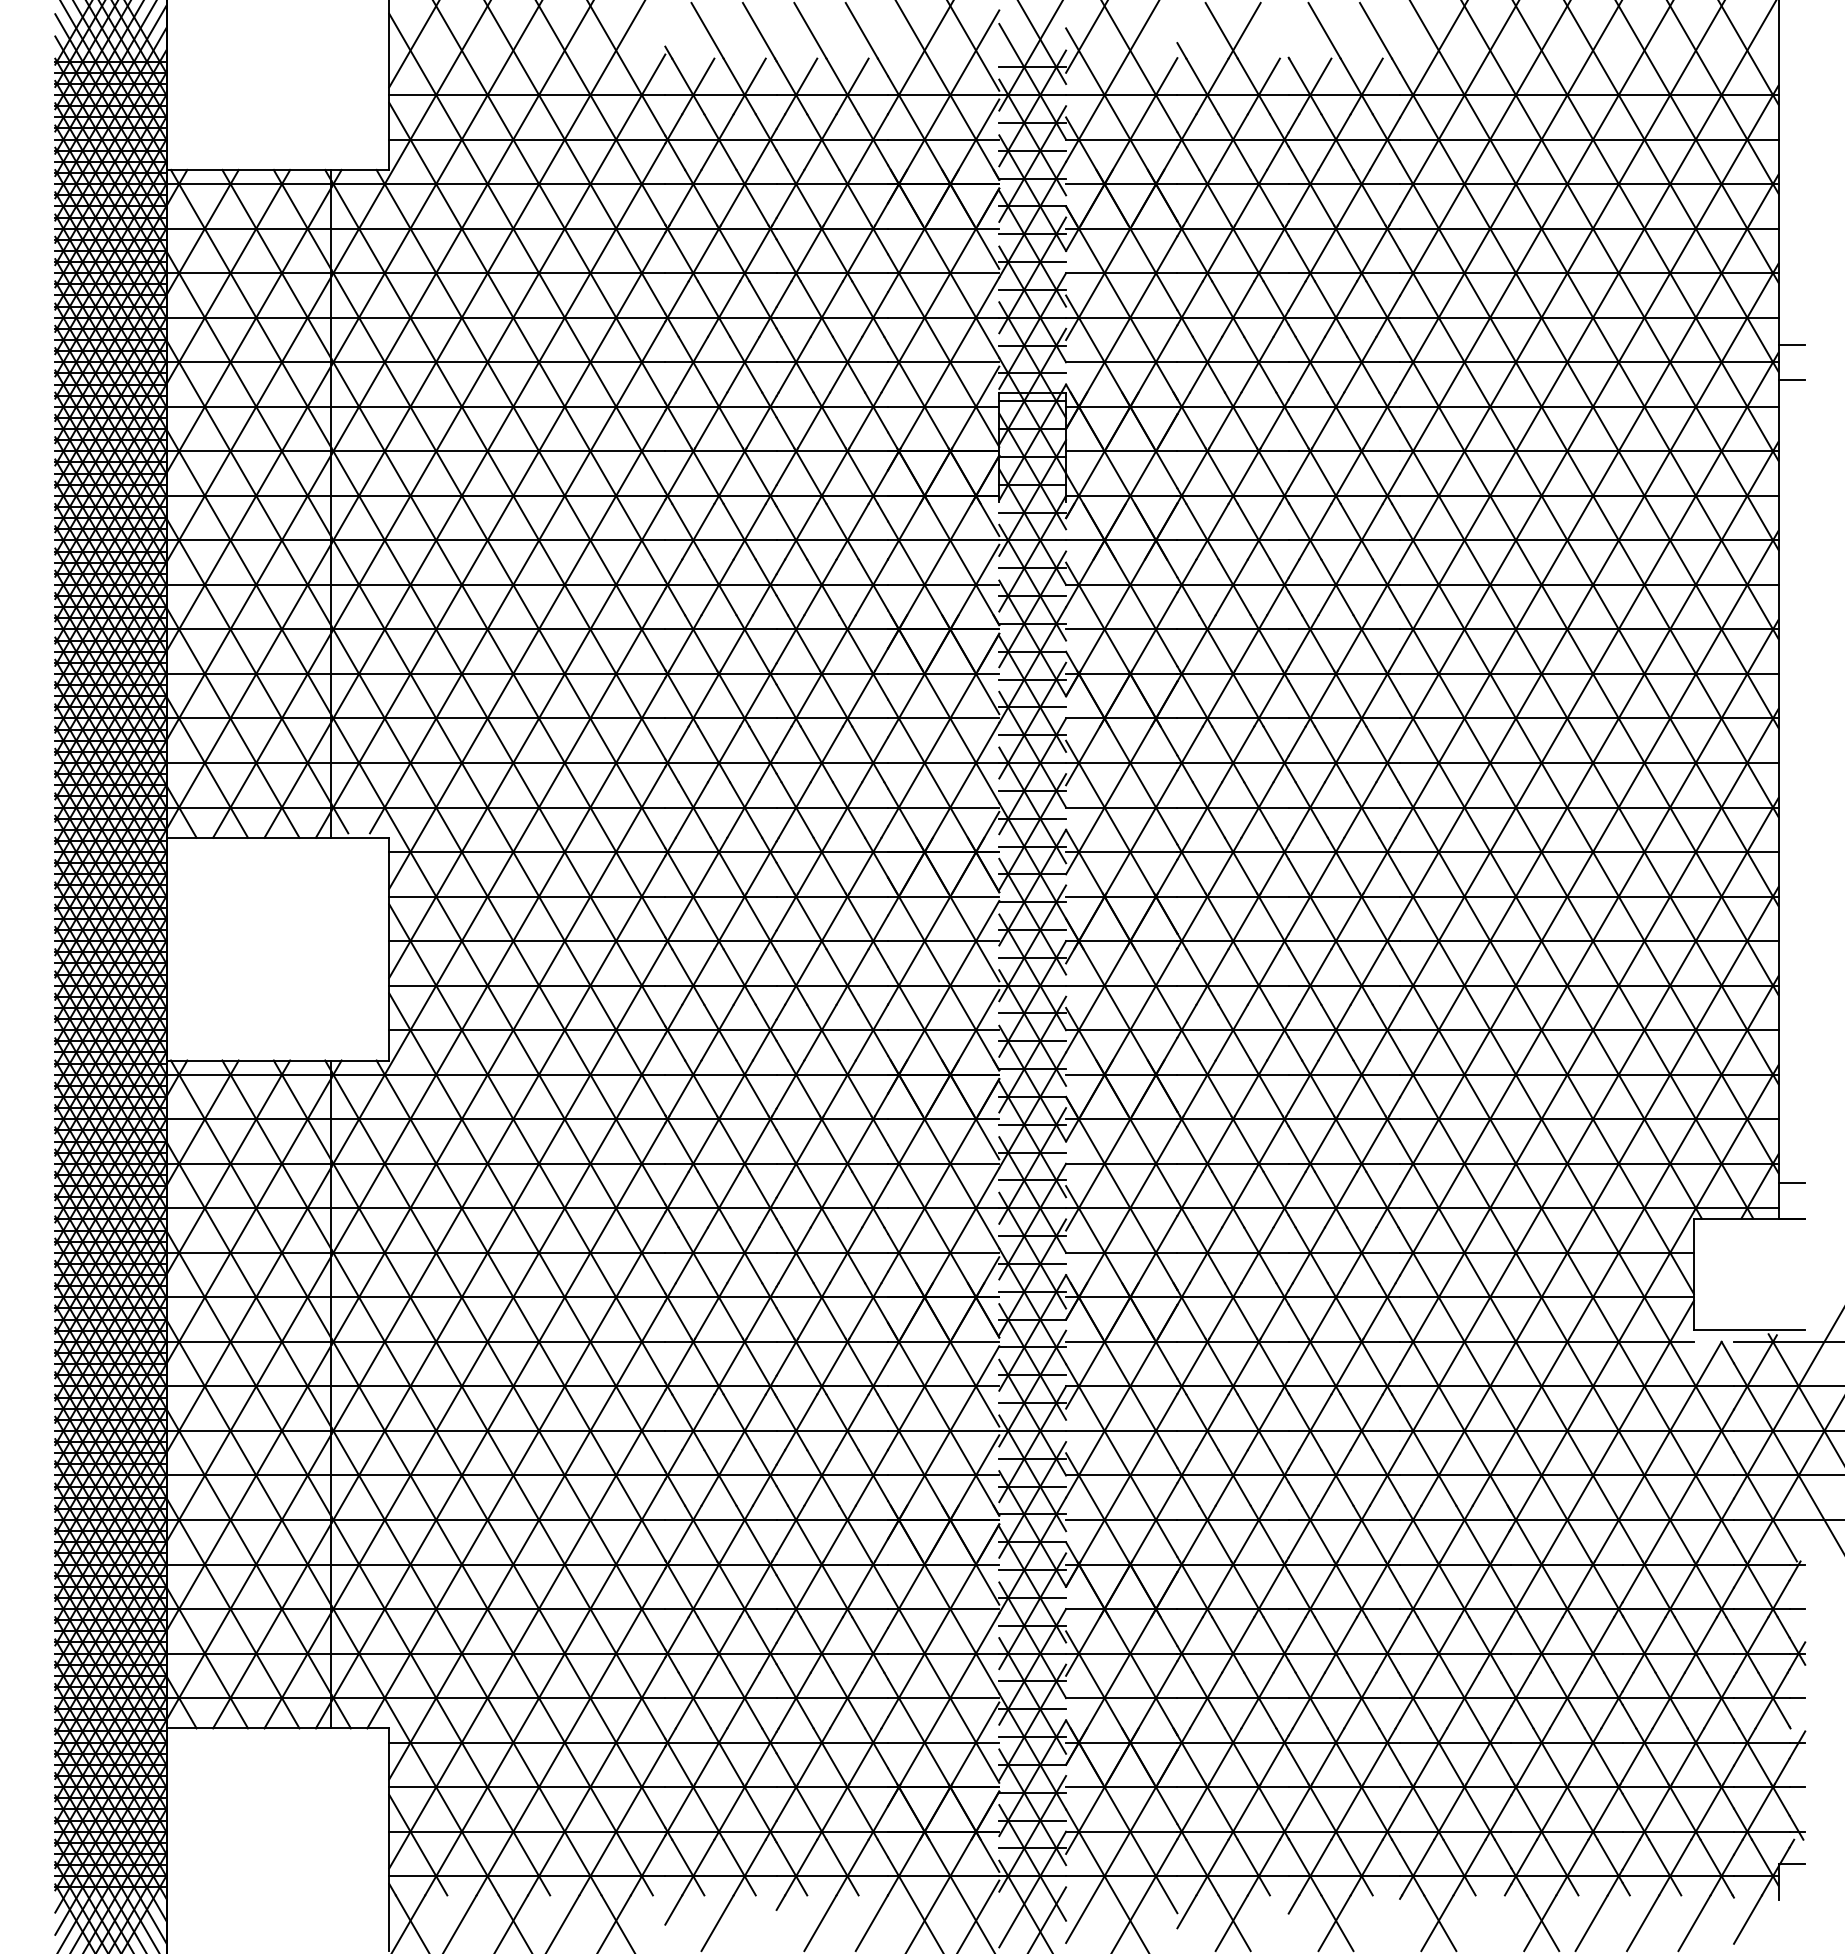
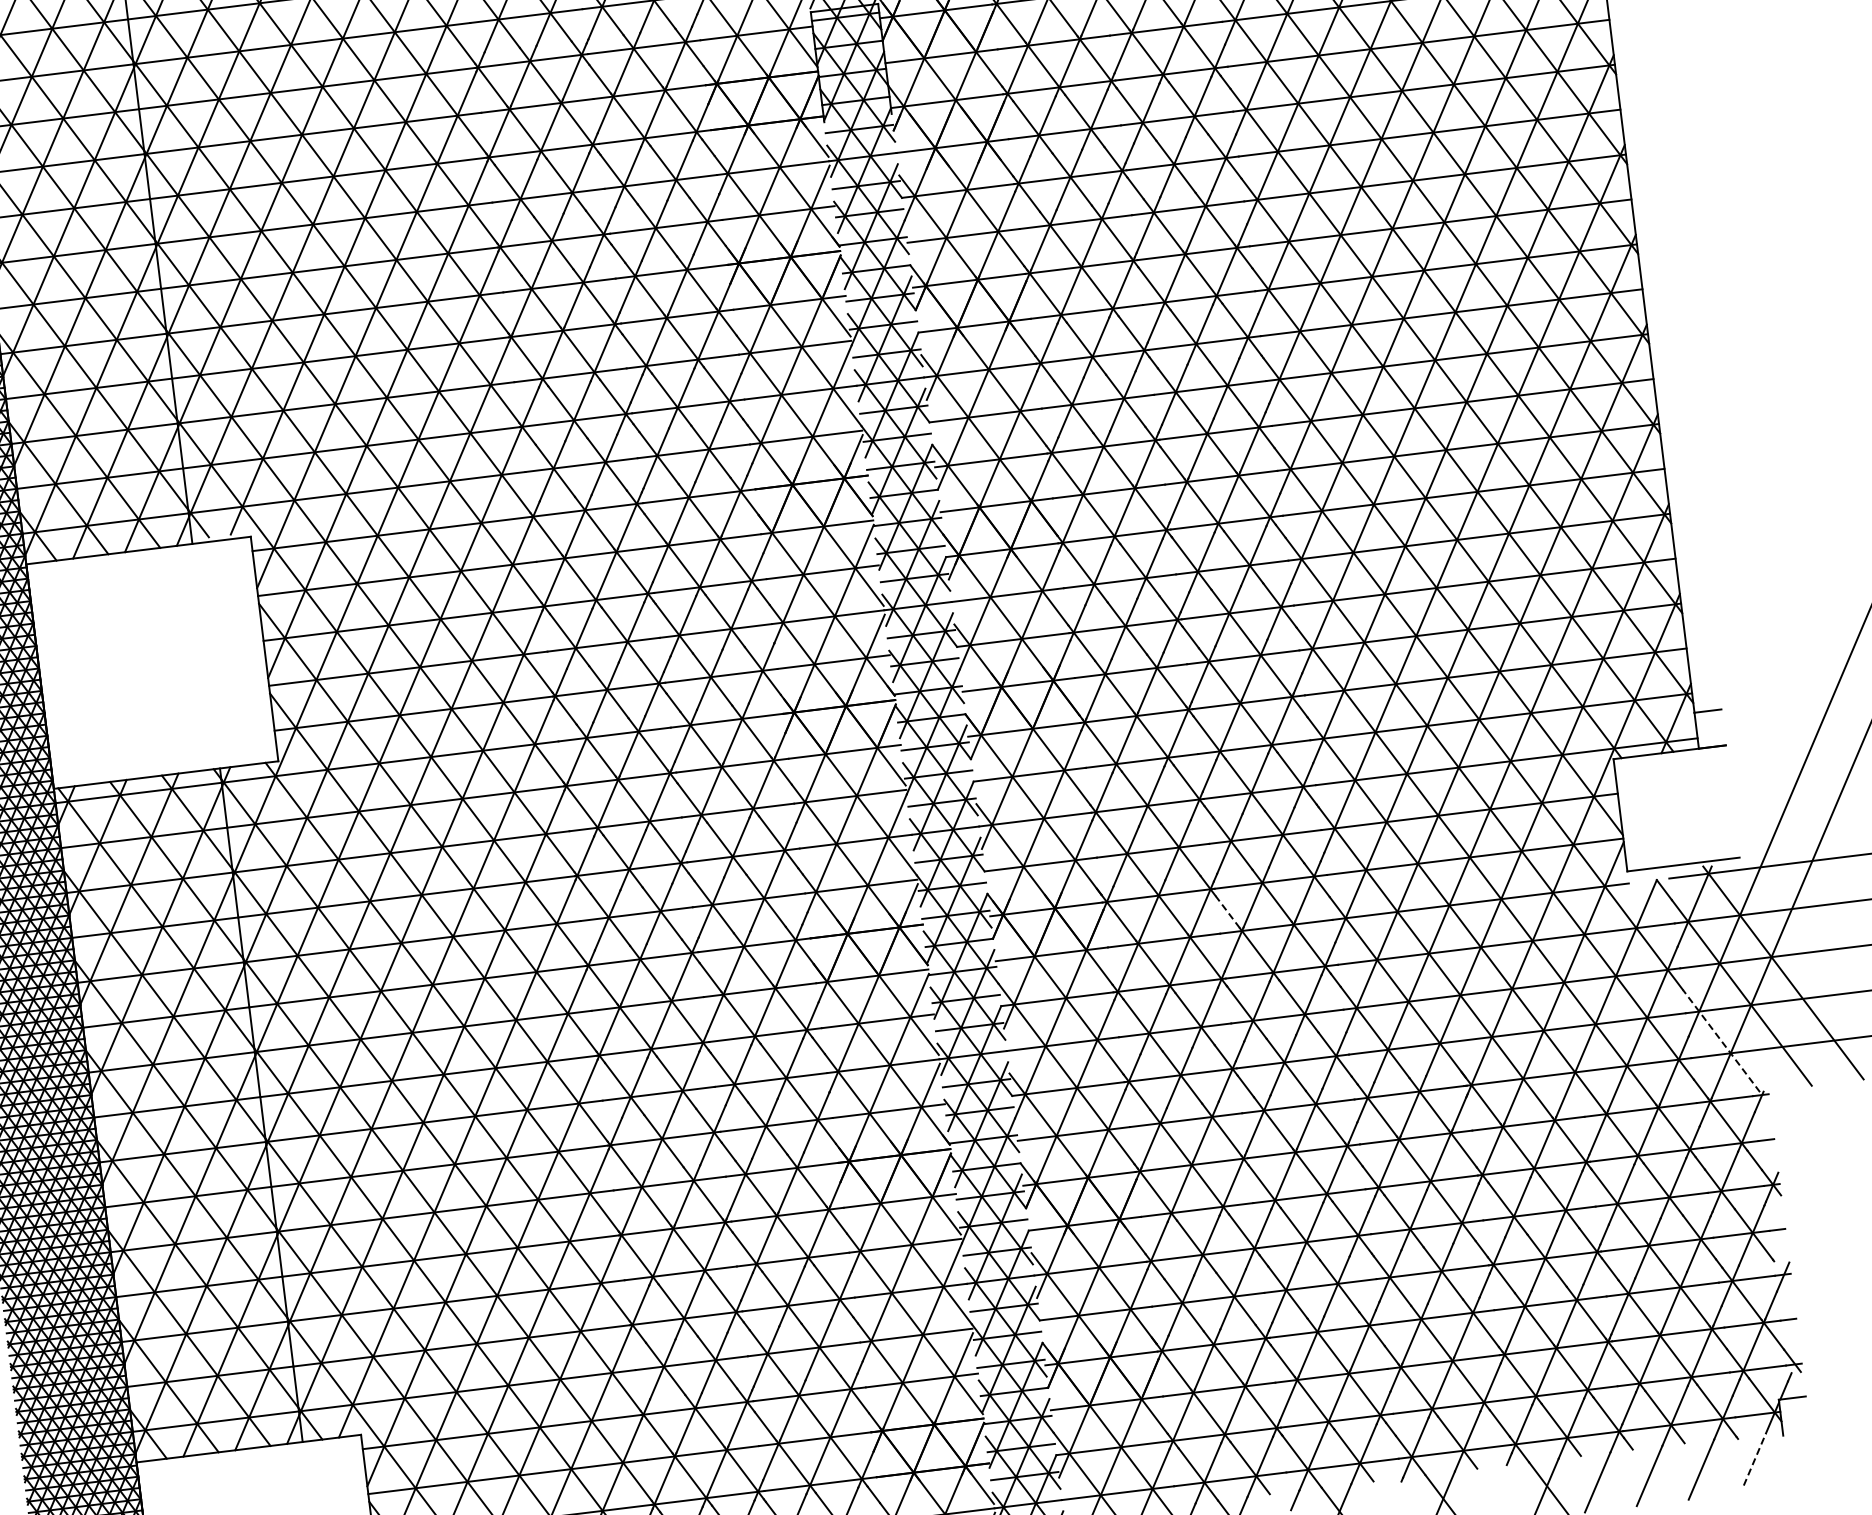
line: (1298, 1321) -> (1227, 911), solid -> dashed
line: (1765, 1506) -> (1721, 1040), solid -> dashed
line: (1747, 1919) -> (1754, 1459), solid -> dashed

